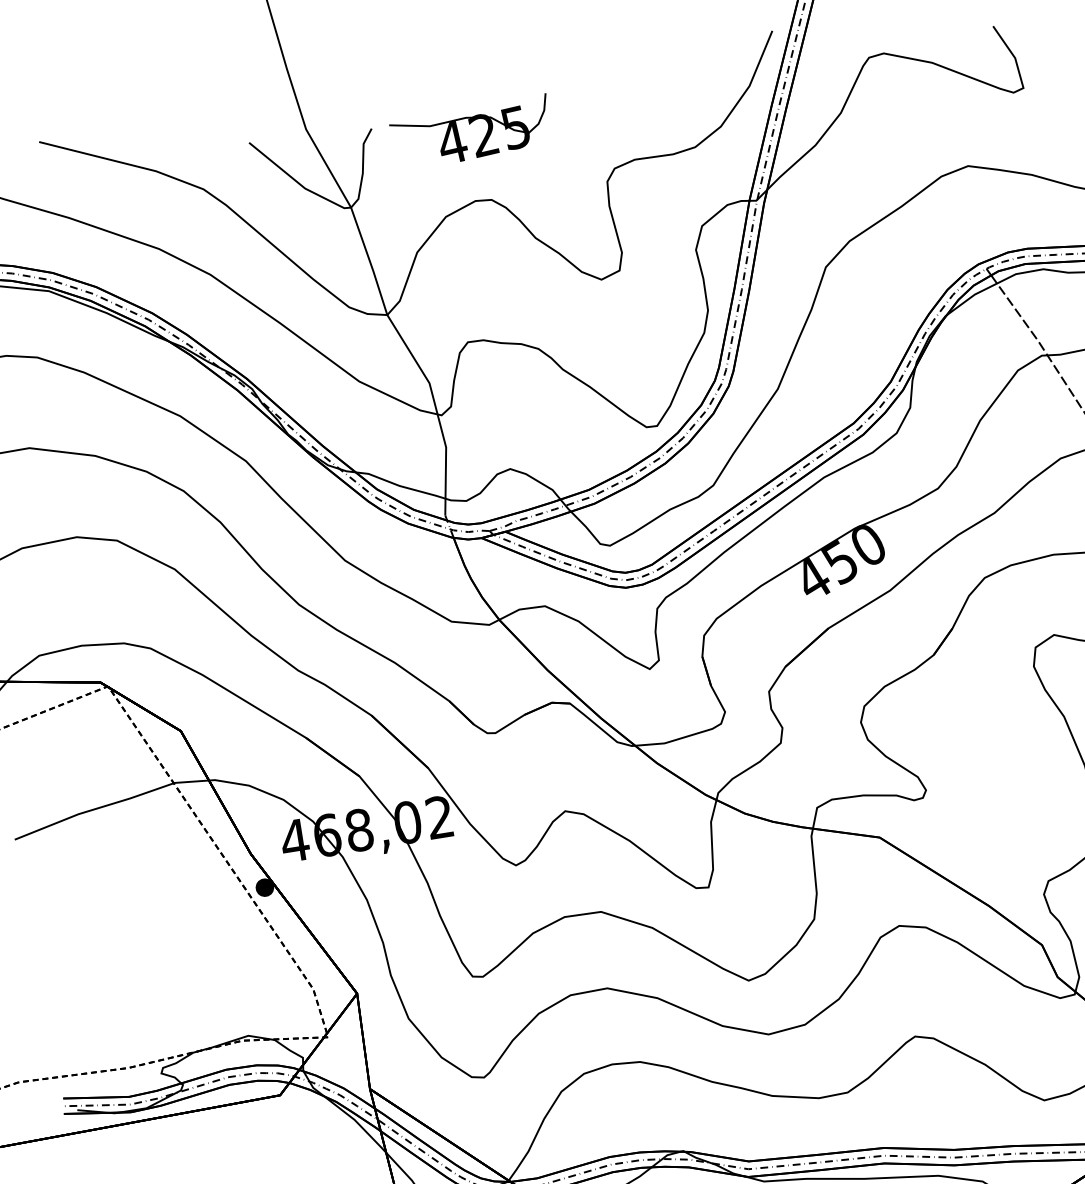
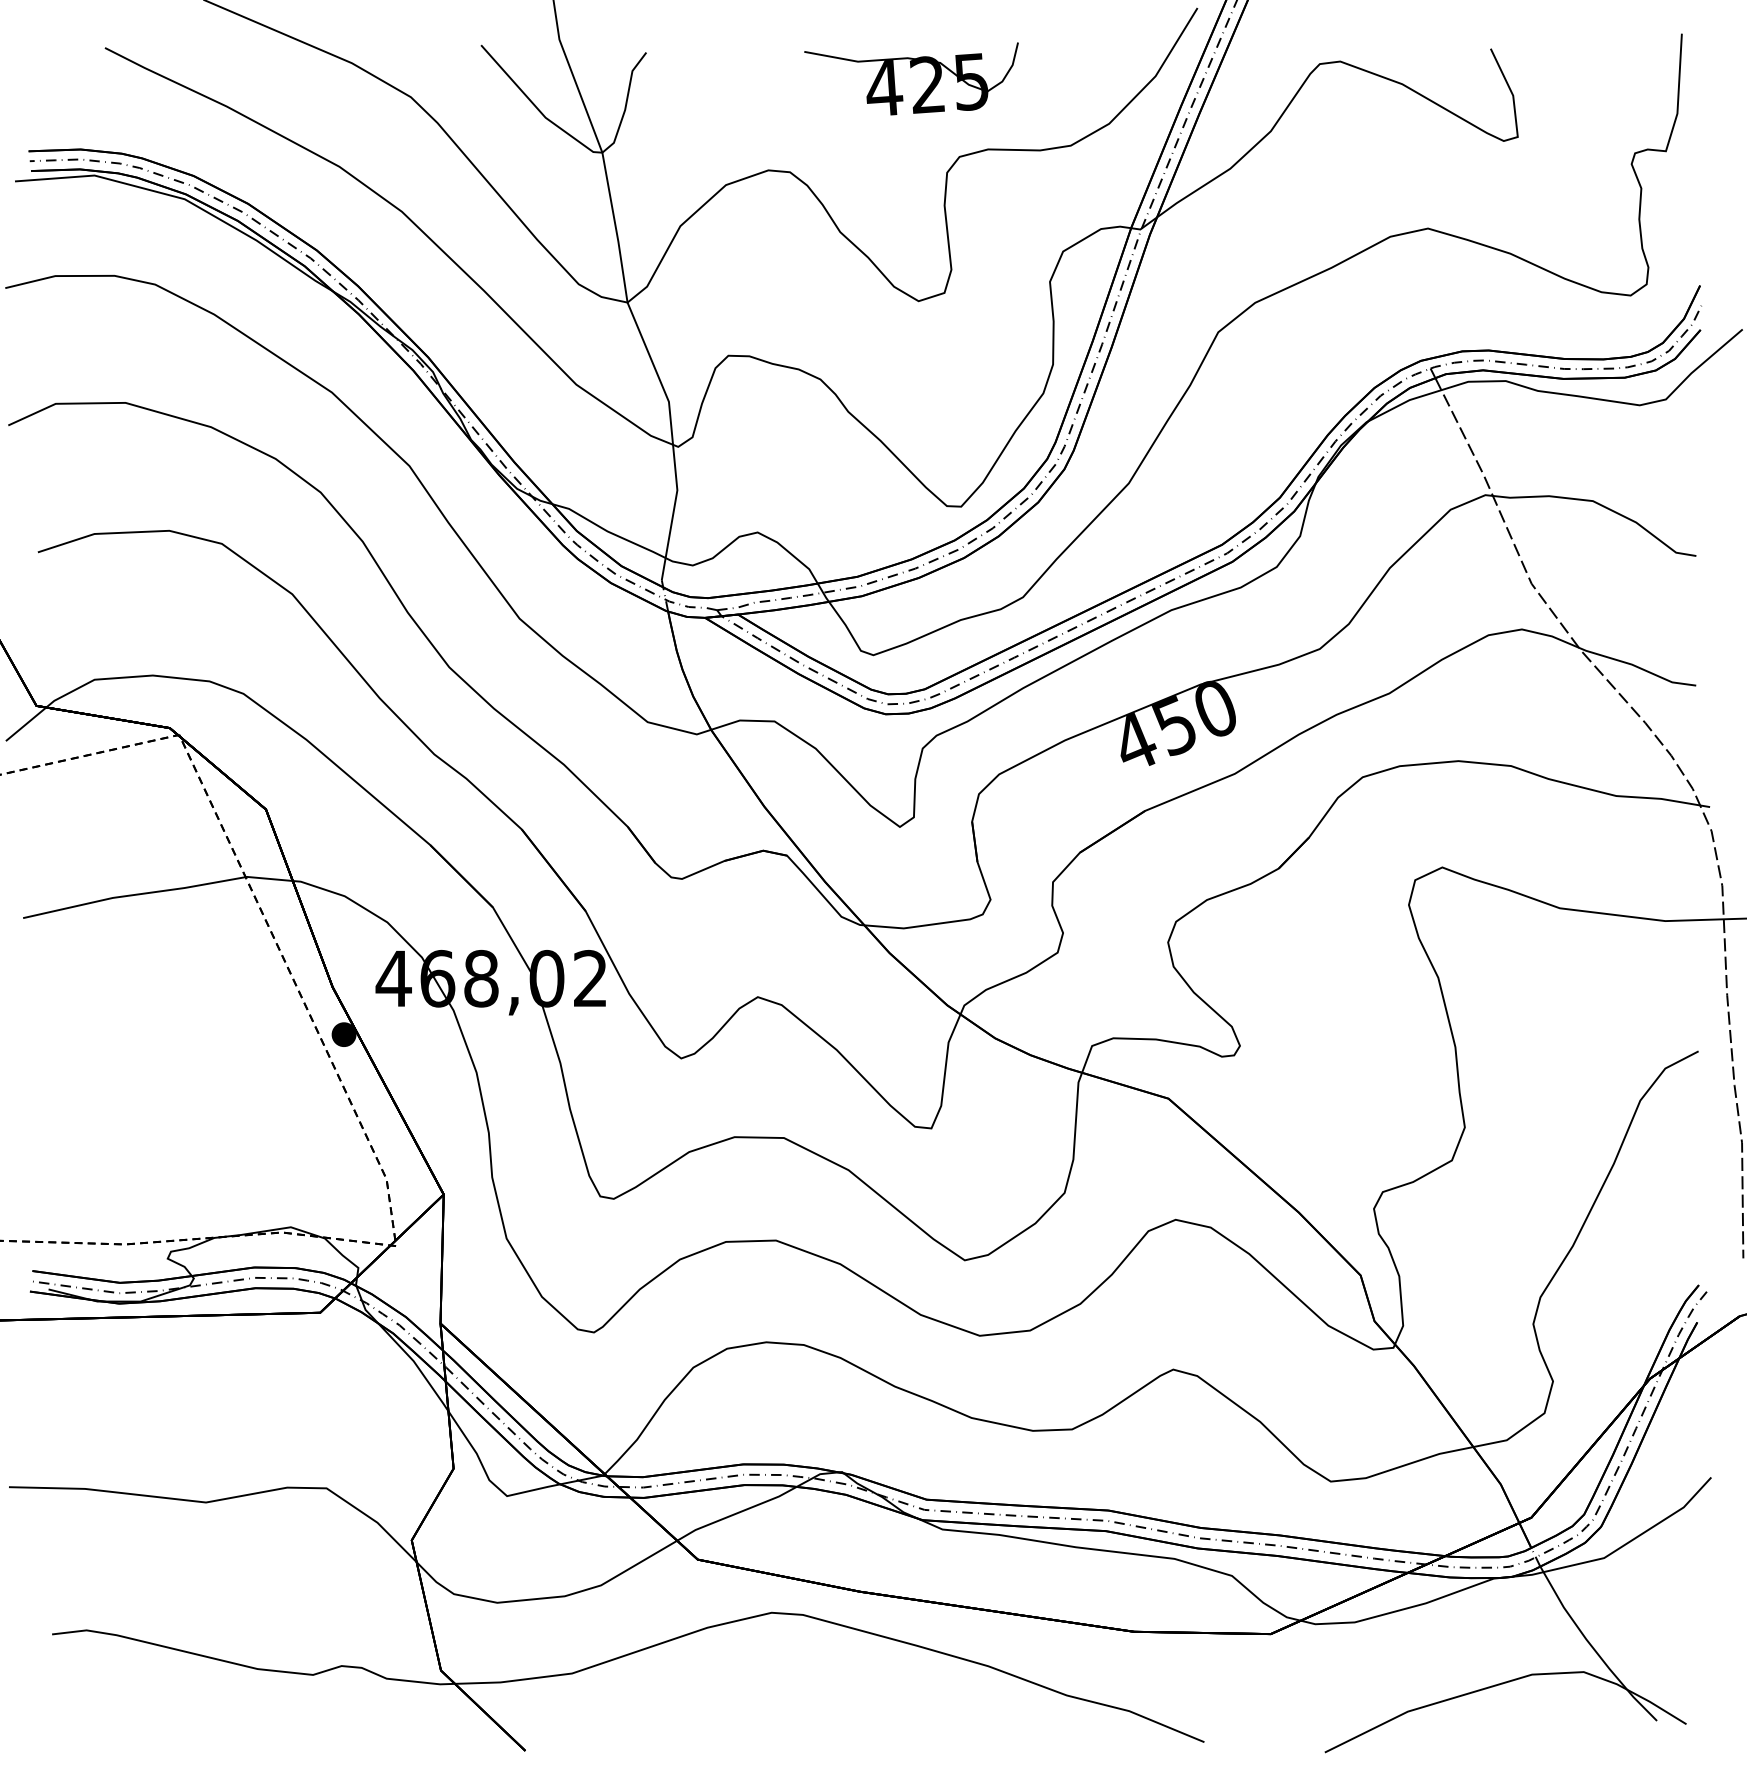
part: (469, 125) -> (910, 68), moved

